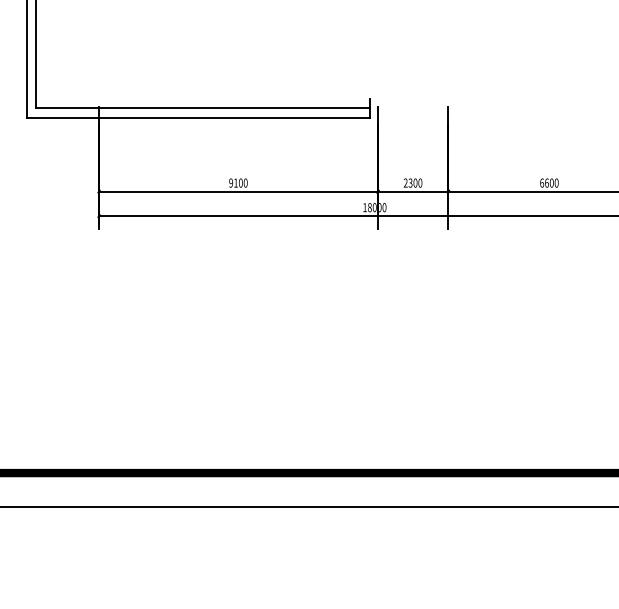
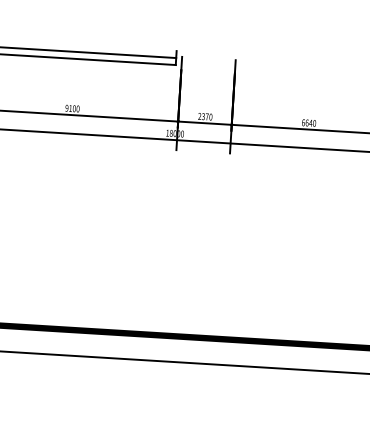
text: (415, 182) -> (207, 116), 2300 -> 2370
text: (551, 182) -> (310, 122), 6600 -> 6640

